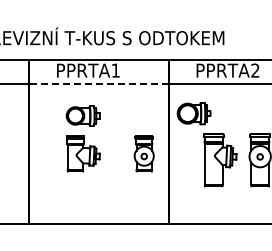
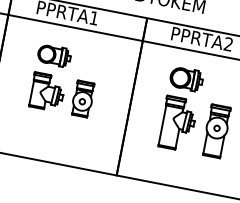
line: (99, 84) -> (75, 28), dashed -> solid
part: (193, 113) -> (185, 78), moved
part: (143, 153) -> (82, 98), moved

